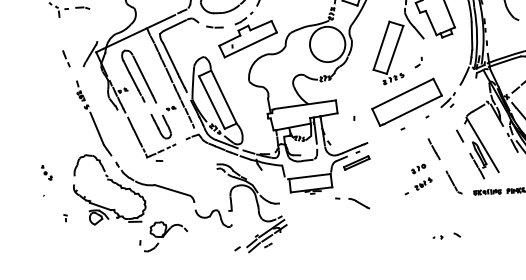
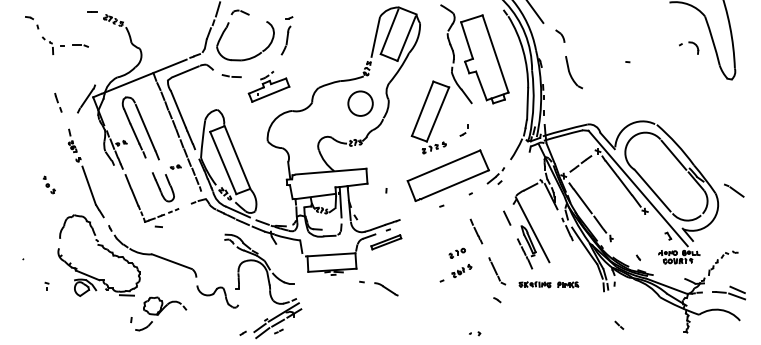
part: (247, 34) -> (268, 86), size x0.6
circle: (327, 44) -> (360, 103), size x0.6
part: (47, 172) -> (49, 184), moved
part: (457, 235) -> (497, 300), moved

